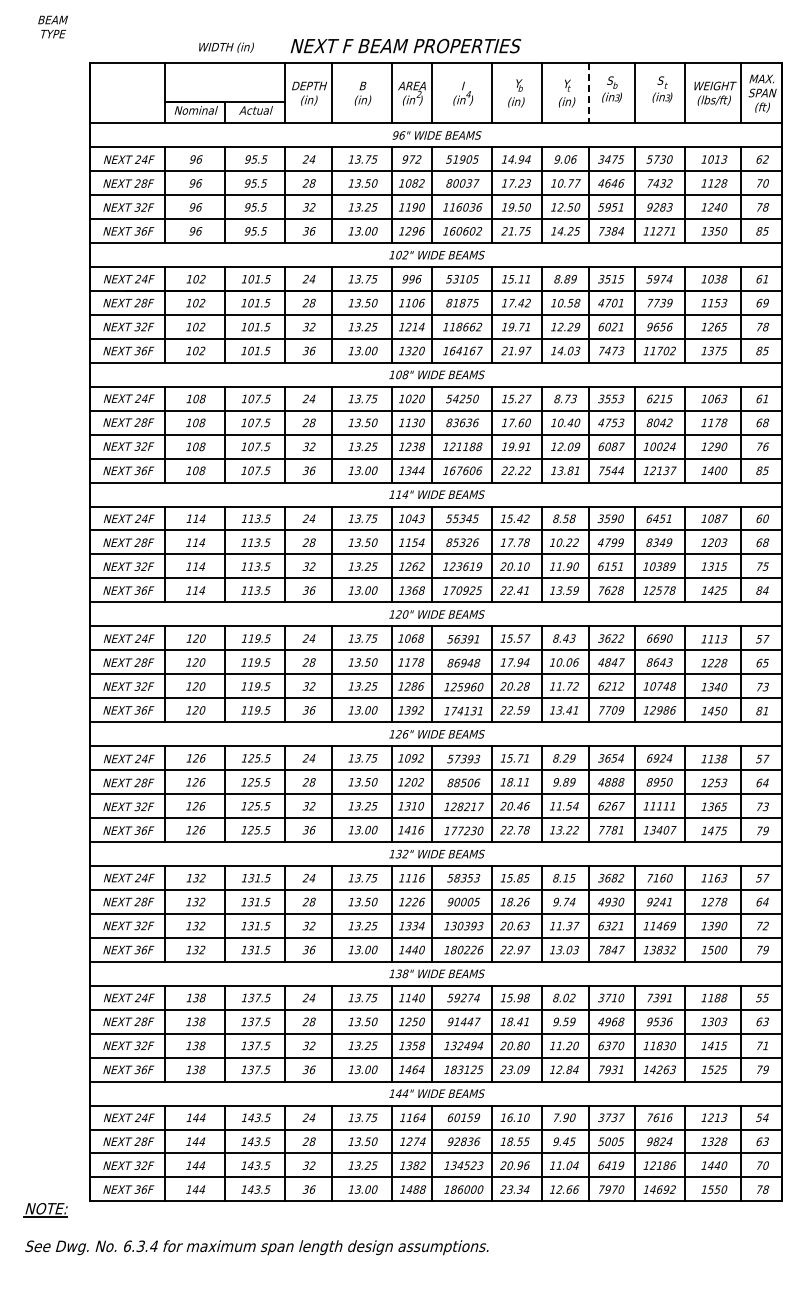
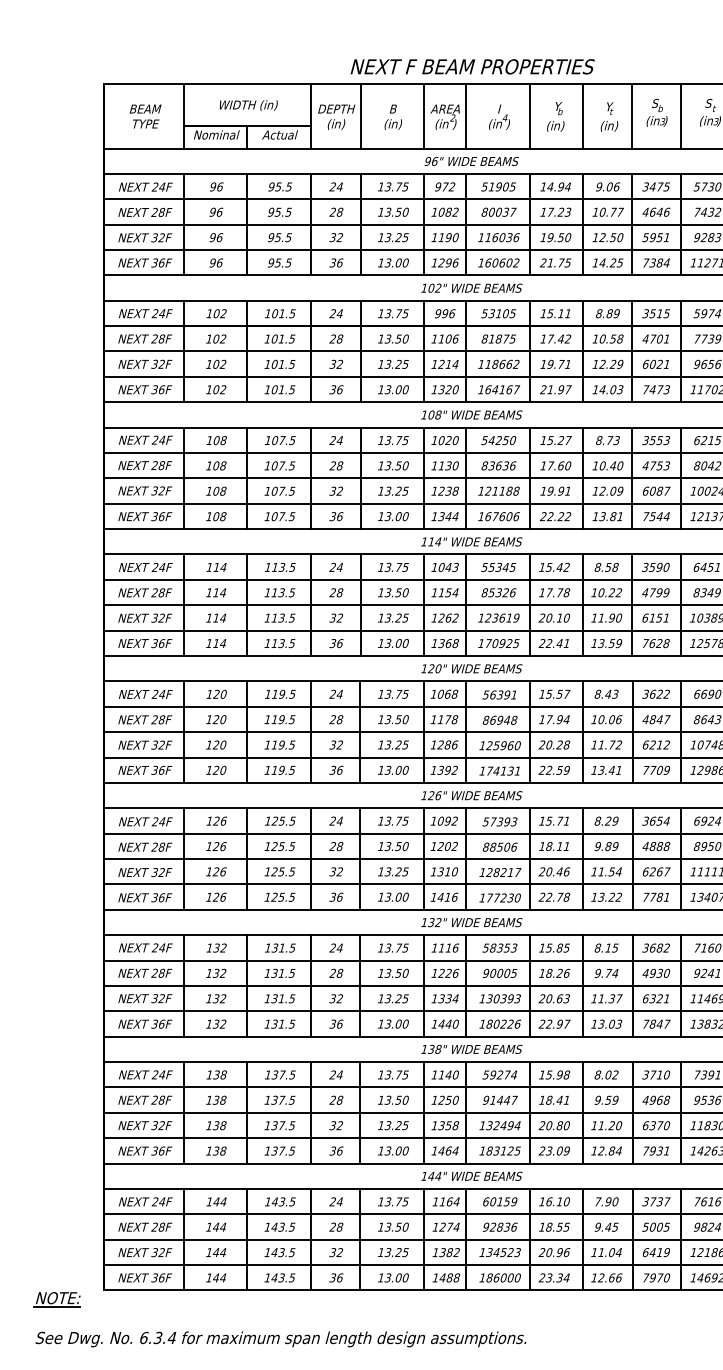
text: (52, 26) -> (144, 115), moved
text: (405, 45) -> (472, 66), moved
text: (226, 47) -> (248, 105), moved
line: (588, 93) -> (632, 117), dashed -> solid

